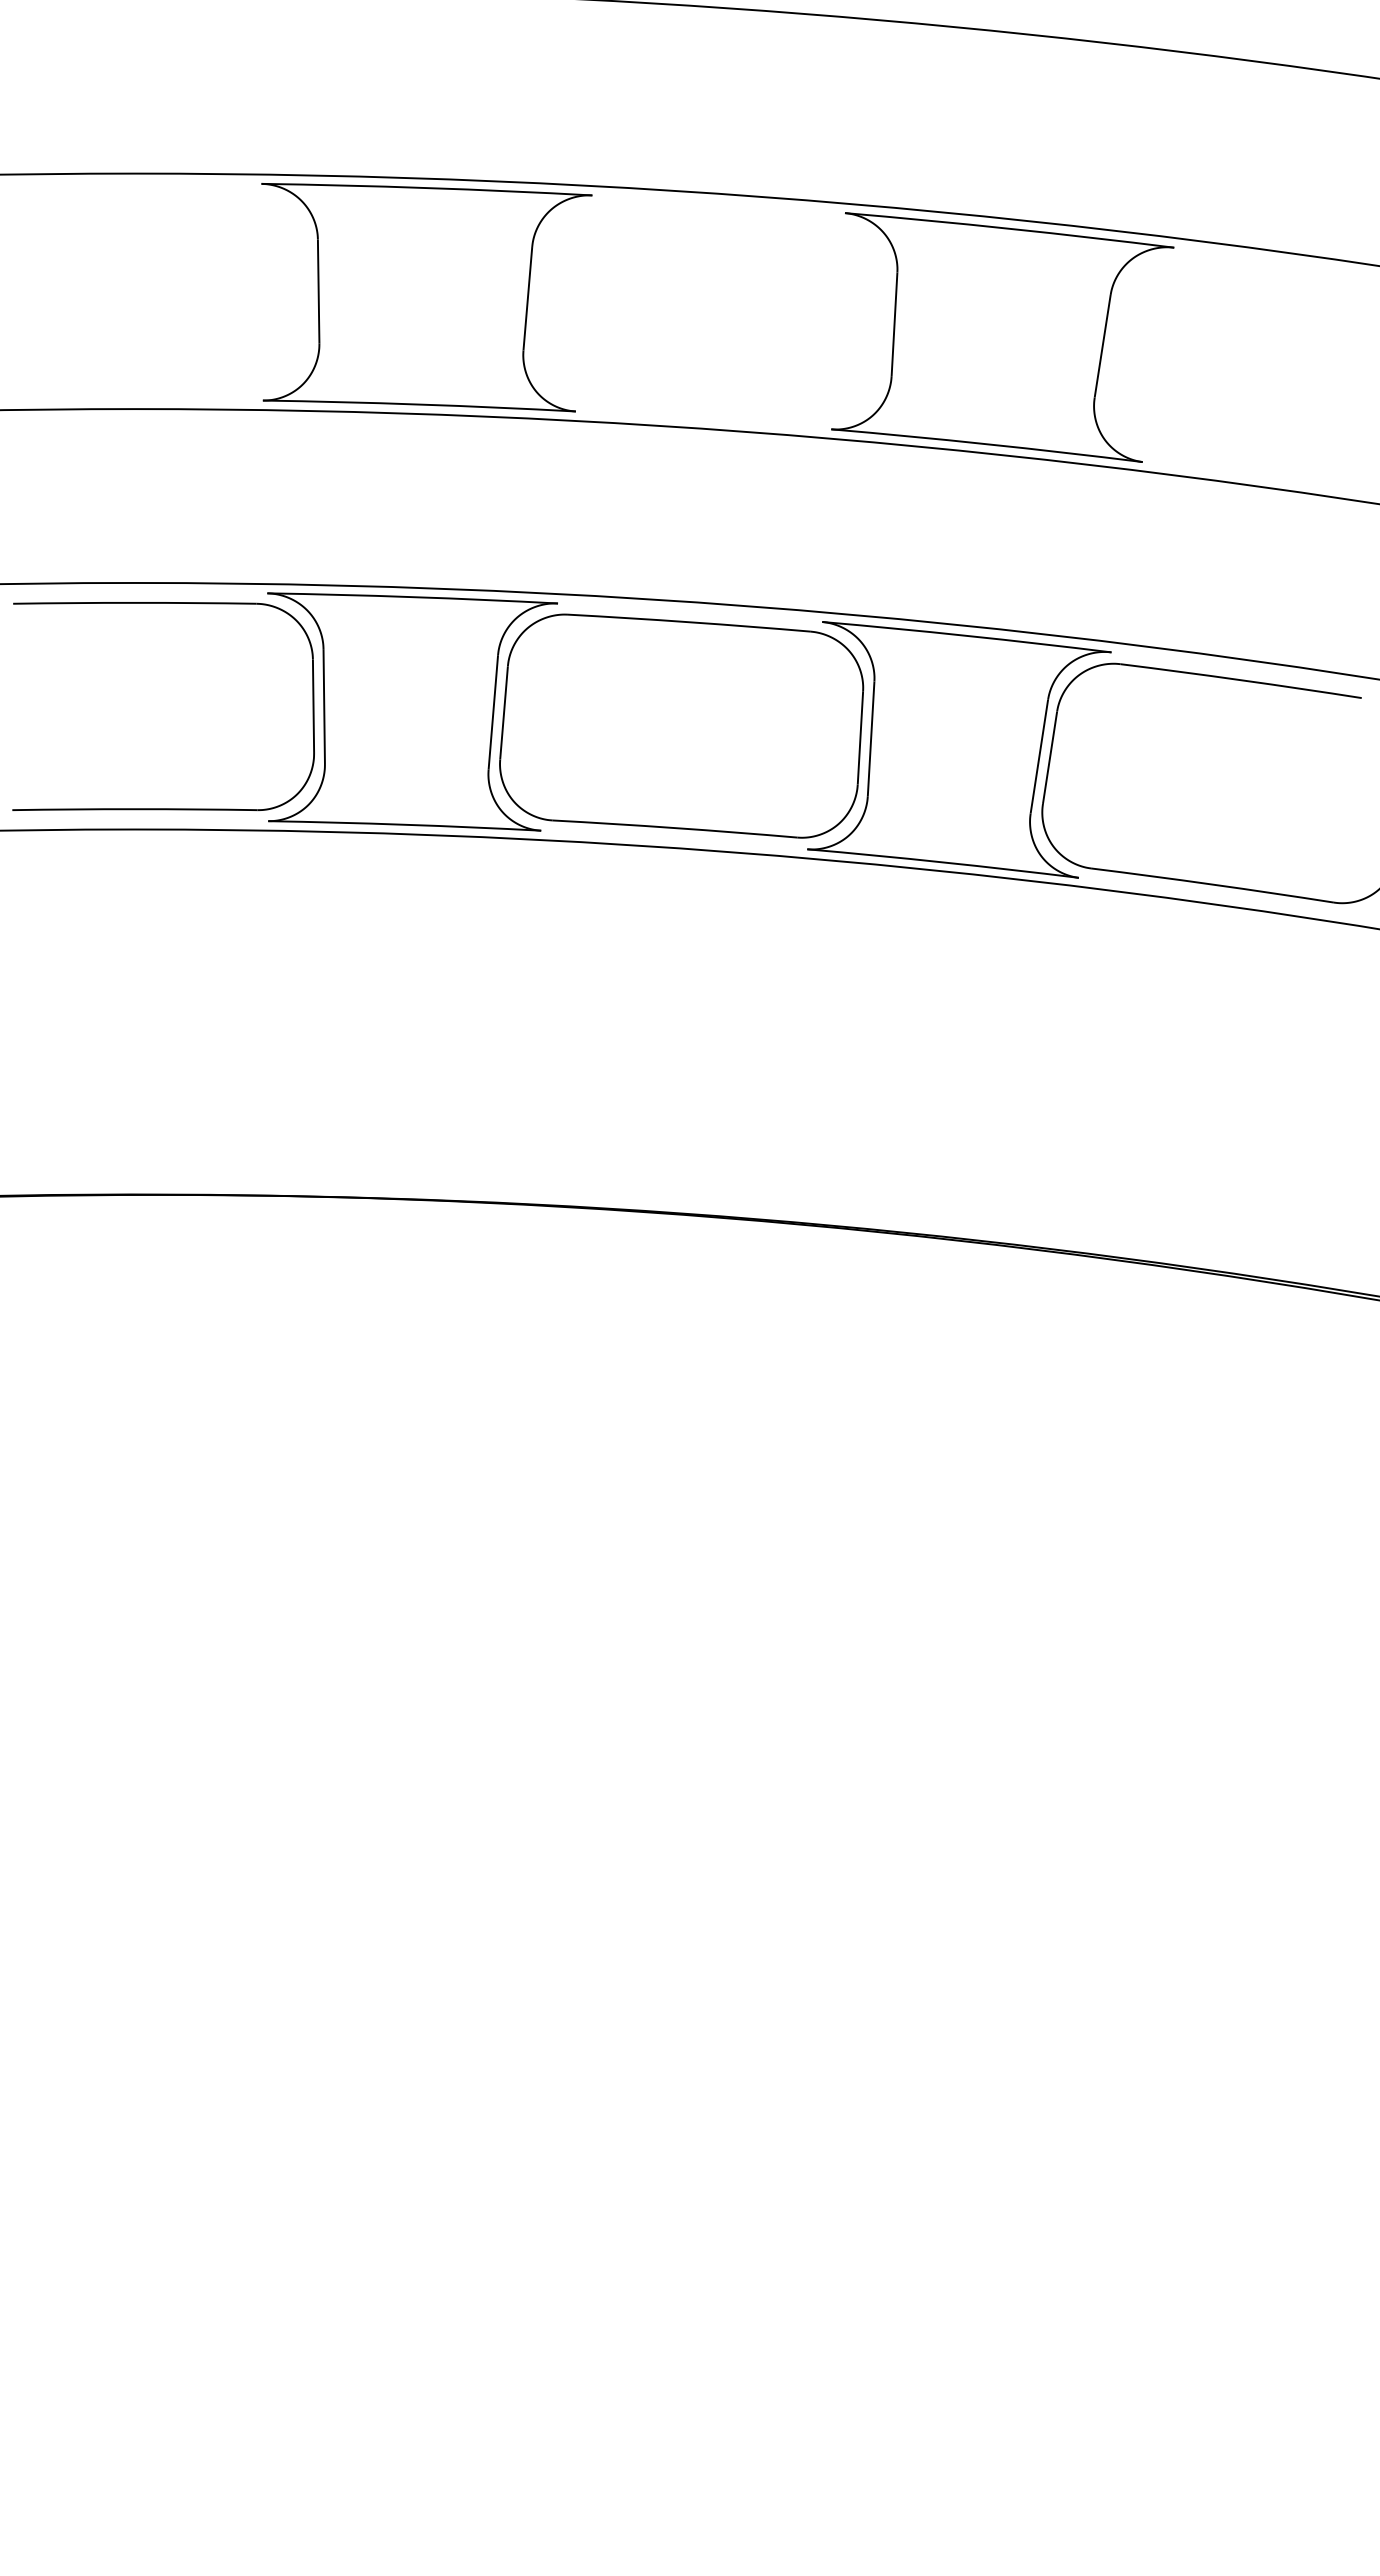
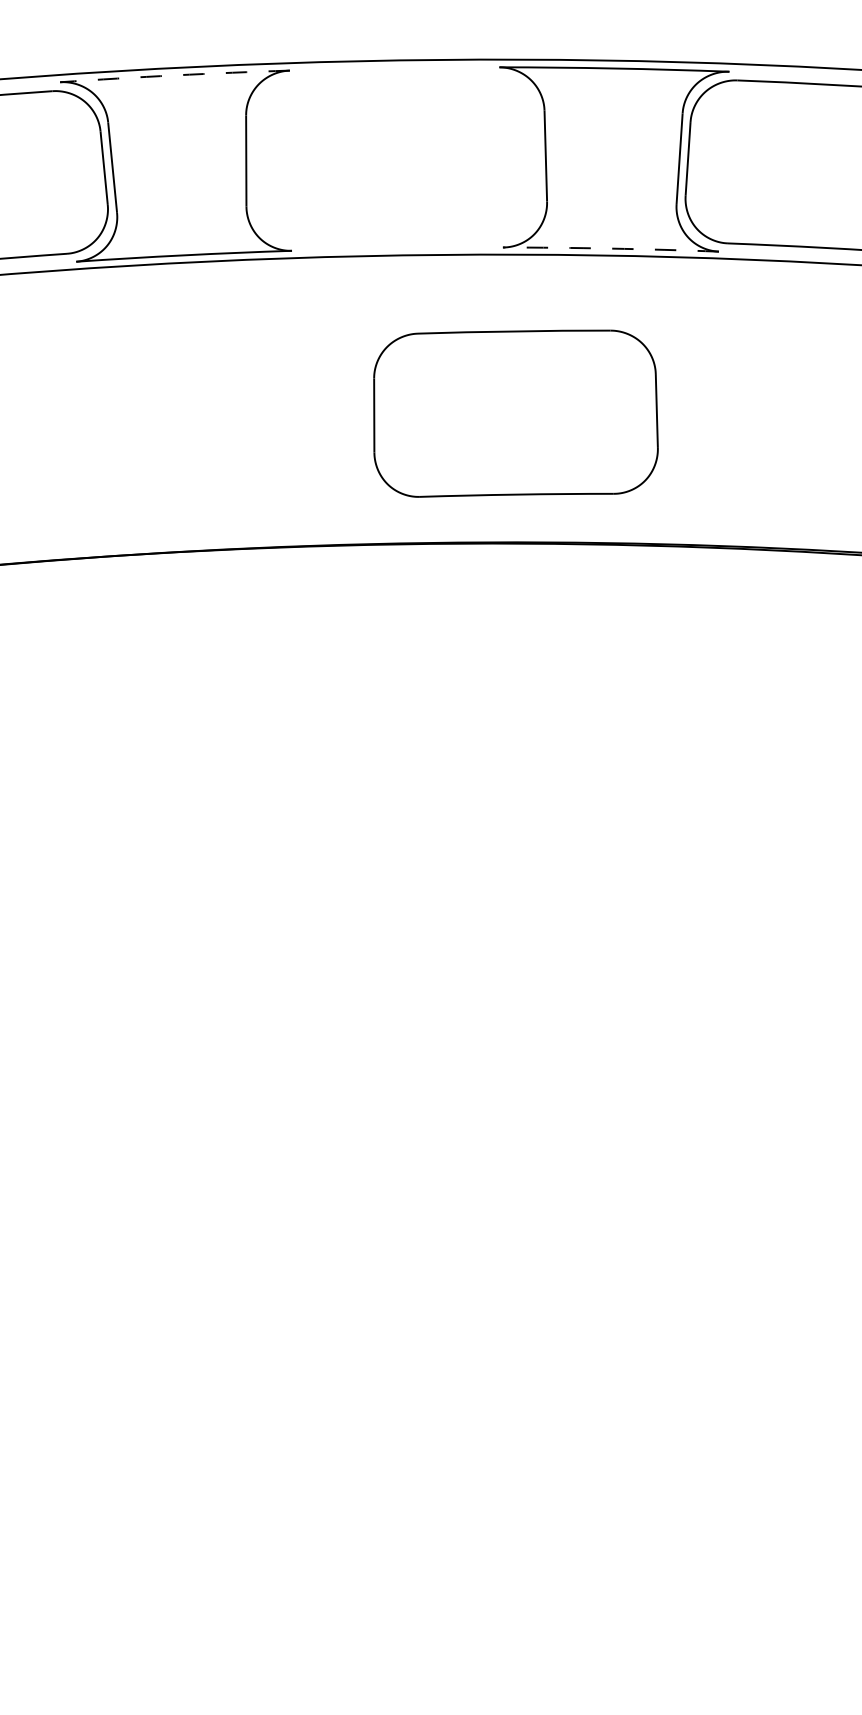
arc: (412, 597) -> (174, 75), solid -> dashed
part: (681, 725) -> (514, 413), moved
arc: (943, 862) -> (611, 248), solid -> dashed

